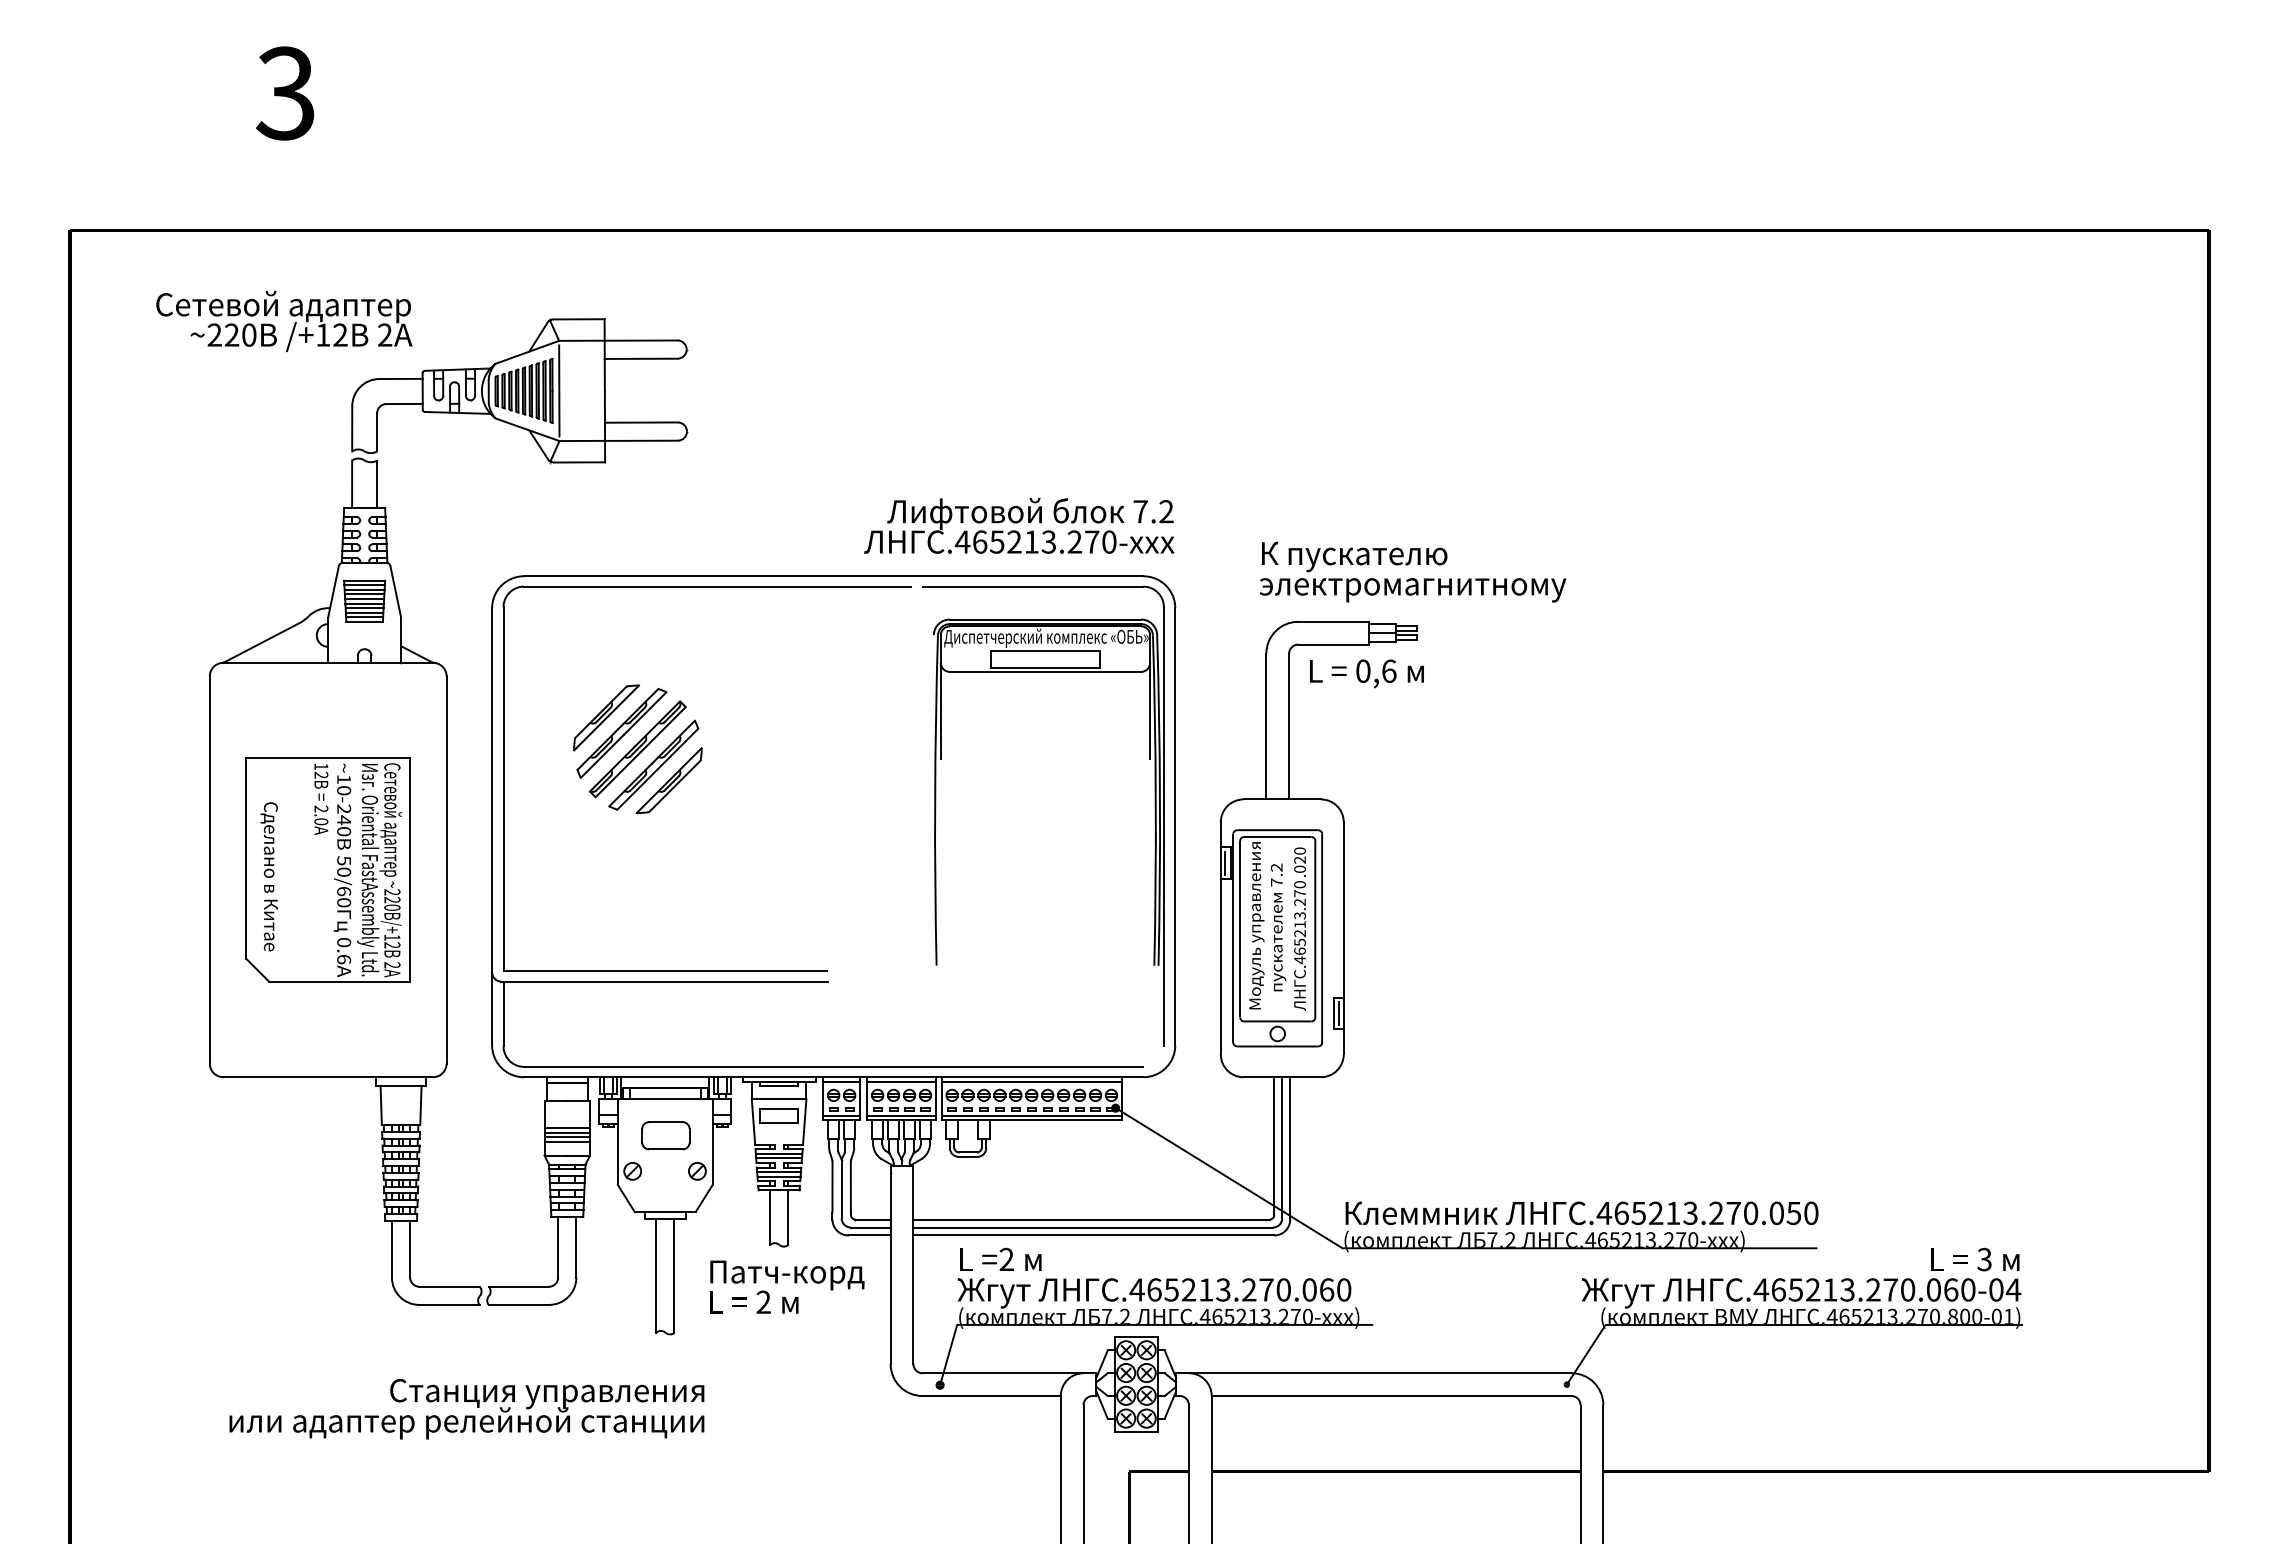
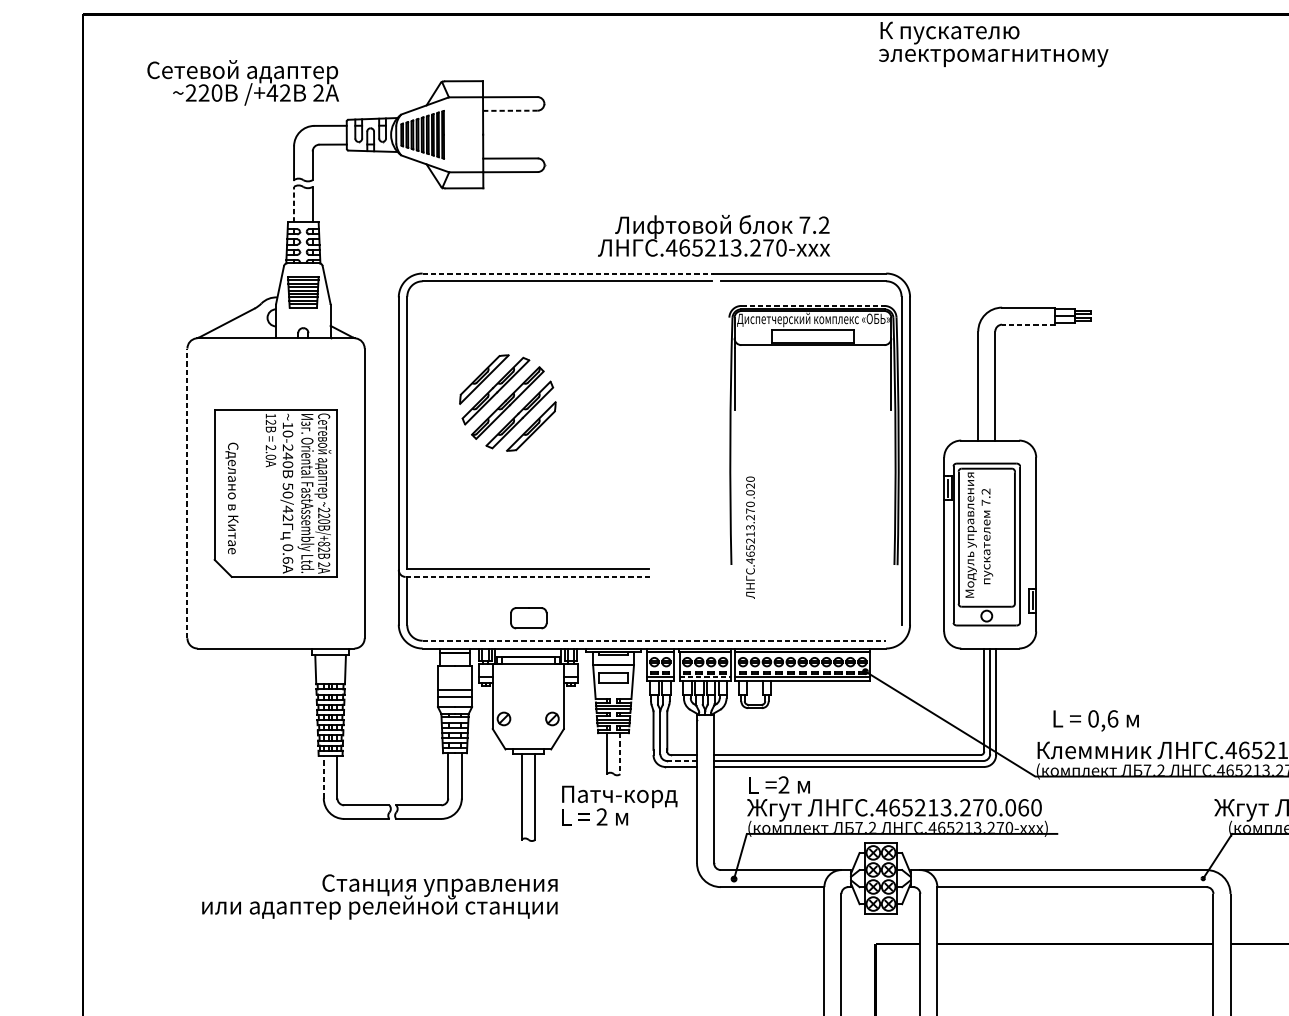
text: (322, 334) -> (271, 92), /+12 -> /+42
line: (641, 358) -> (510, 110), solid -> dashed
line: (559, 390) -> (449, 134), removed
line: (352, 484) -> (294, 204), solid -> dashed
text: (1019, 525) -> (714, 235), moved
text: (1412, 571) -> (993, 43), moved
line: (718, 576) -> (568, 273), solid -> dashed
line: (1045, 619) -> (812, 305), solid -> dashed
line: (1333, 644) -> (1028, 324), solid -> dashed
text: (1366, 673) -> (1095, 720), moved
line: (209, 870) -> (187, 493), solid -> dashed
text: (344, 896) -> (288, 513), 50/60 -> 50/42
text: (1299, 928) -> (750, 537), moved
text: (392, 937) -> (324, 543), /+12 -> /+82
line: (664, 981) -> (527, 576), solid -> dashed
line: (833, 1066) -> (654, 640), solid -> dashed
line: (902, 1115) -> (705, 677), solid -> dashed
line: (567, 1128) -> (455, 686), removed
part: (665, 1135) -> (528, 618), moved
line: (567, 1137) -> (455, 693), removed
line: (788, 1218) -> (620, 754), solid -> dashed
line: (870, 1227) -> (681, 761), solid -> dashed
line: (391, 1248) -> (323, 776), solid -> dashed

